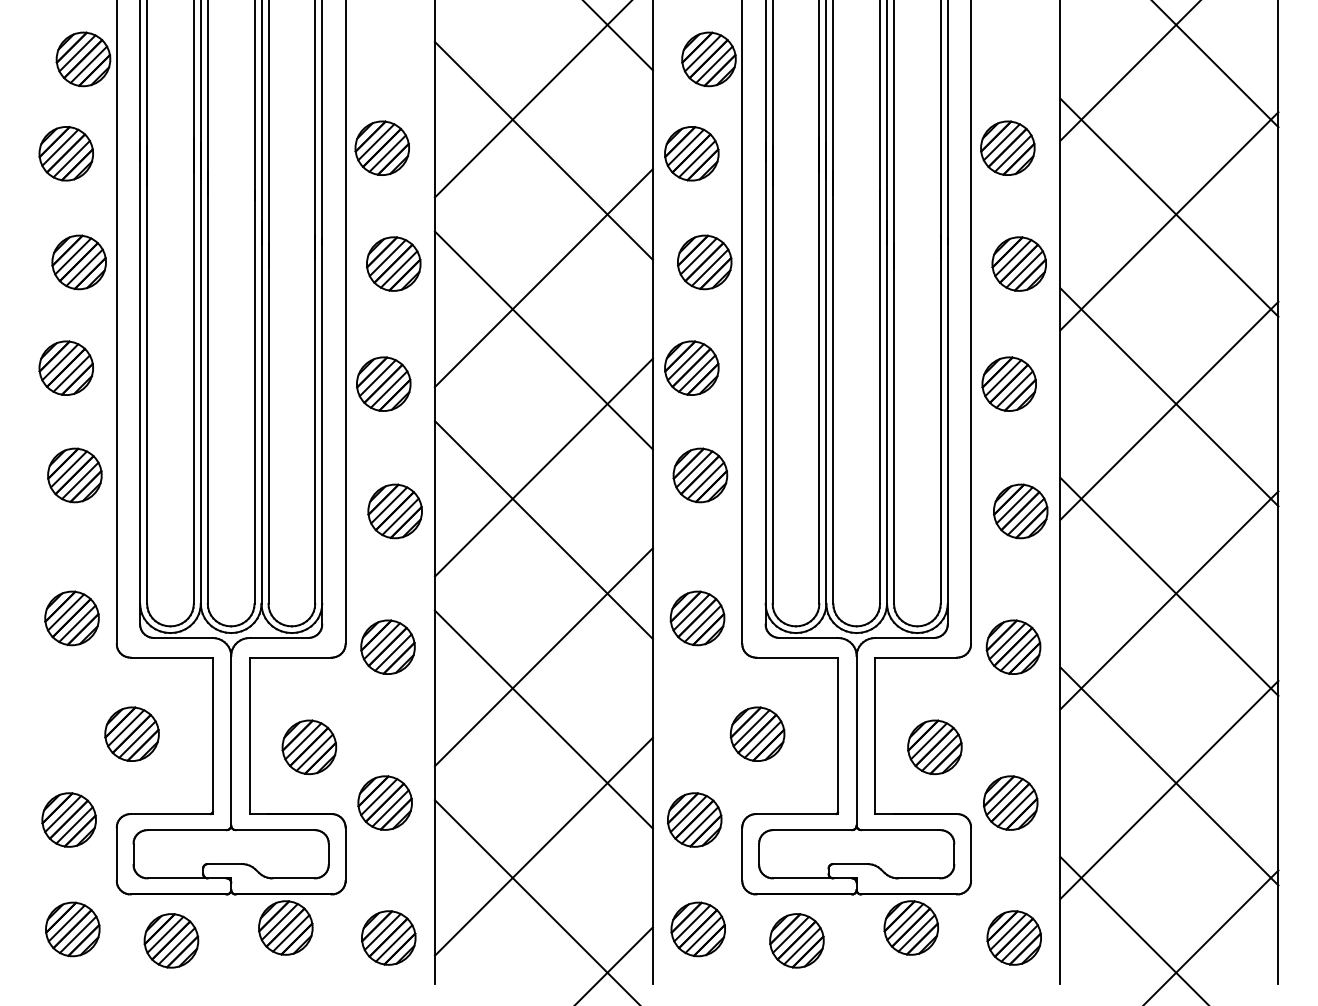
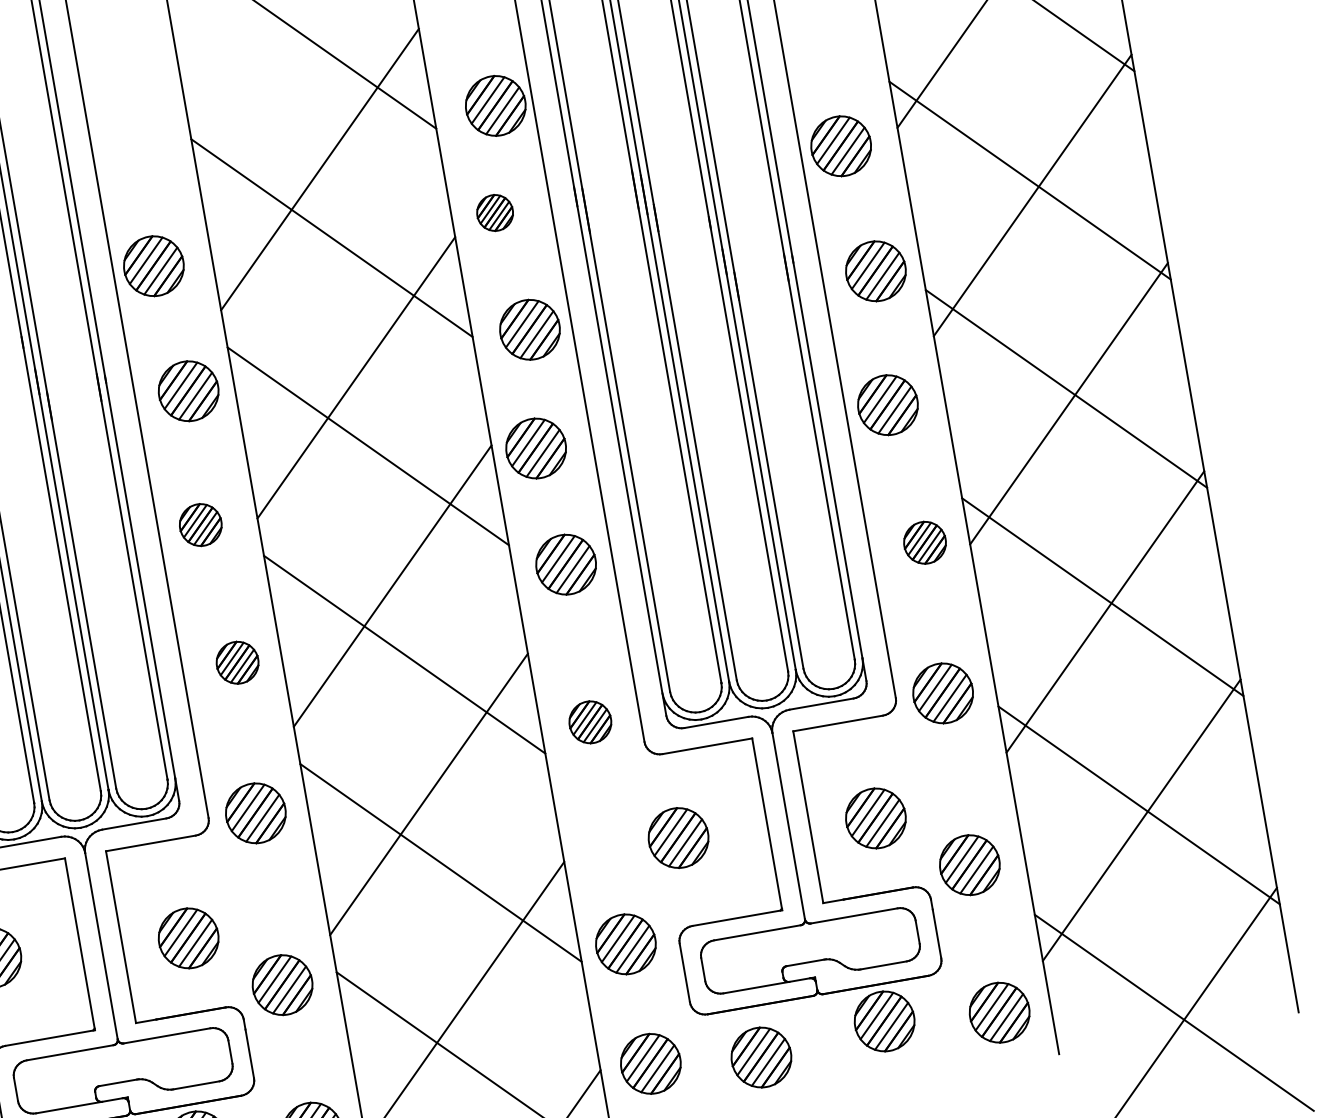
part: (691, 153) -> (494, 212), size x0.6
part: (383, 383) -> (200, 524), size x0.7
part: (394, 511) -> (236, 662), size x0.7
part: (1020, 511) -> (924, 542), size x0.7
part: (697, 618) -> (590, 722), size x0.7

